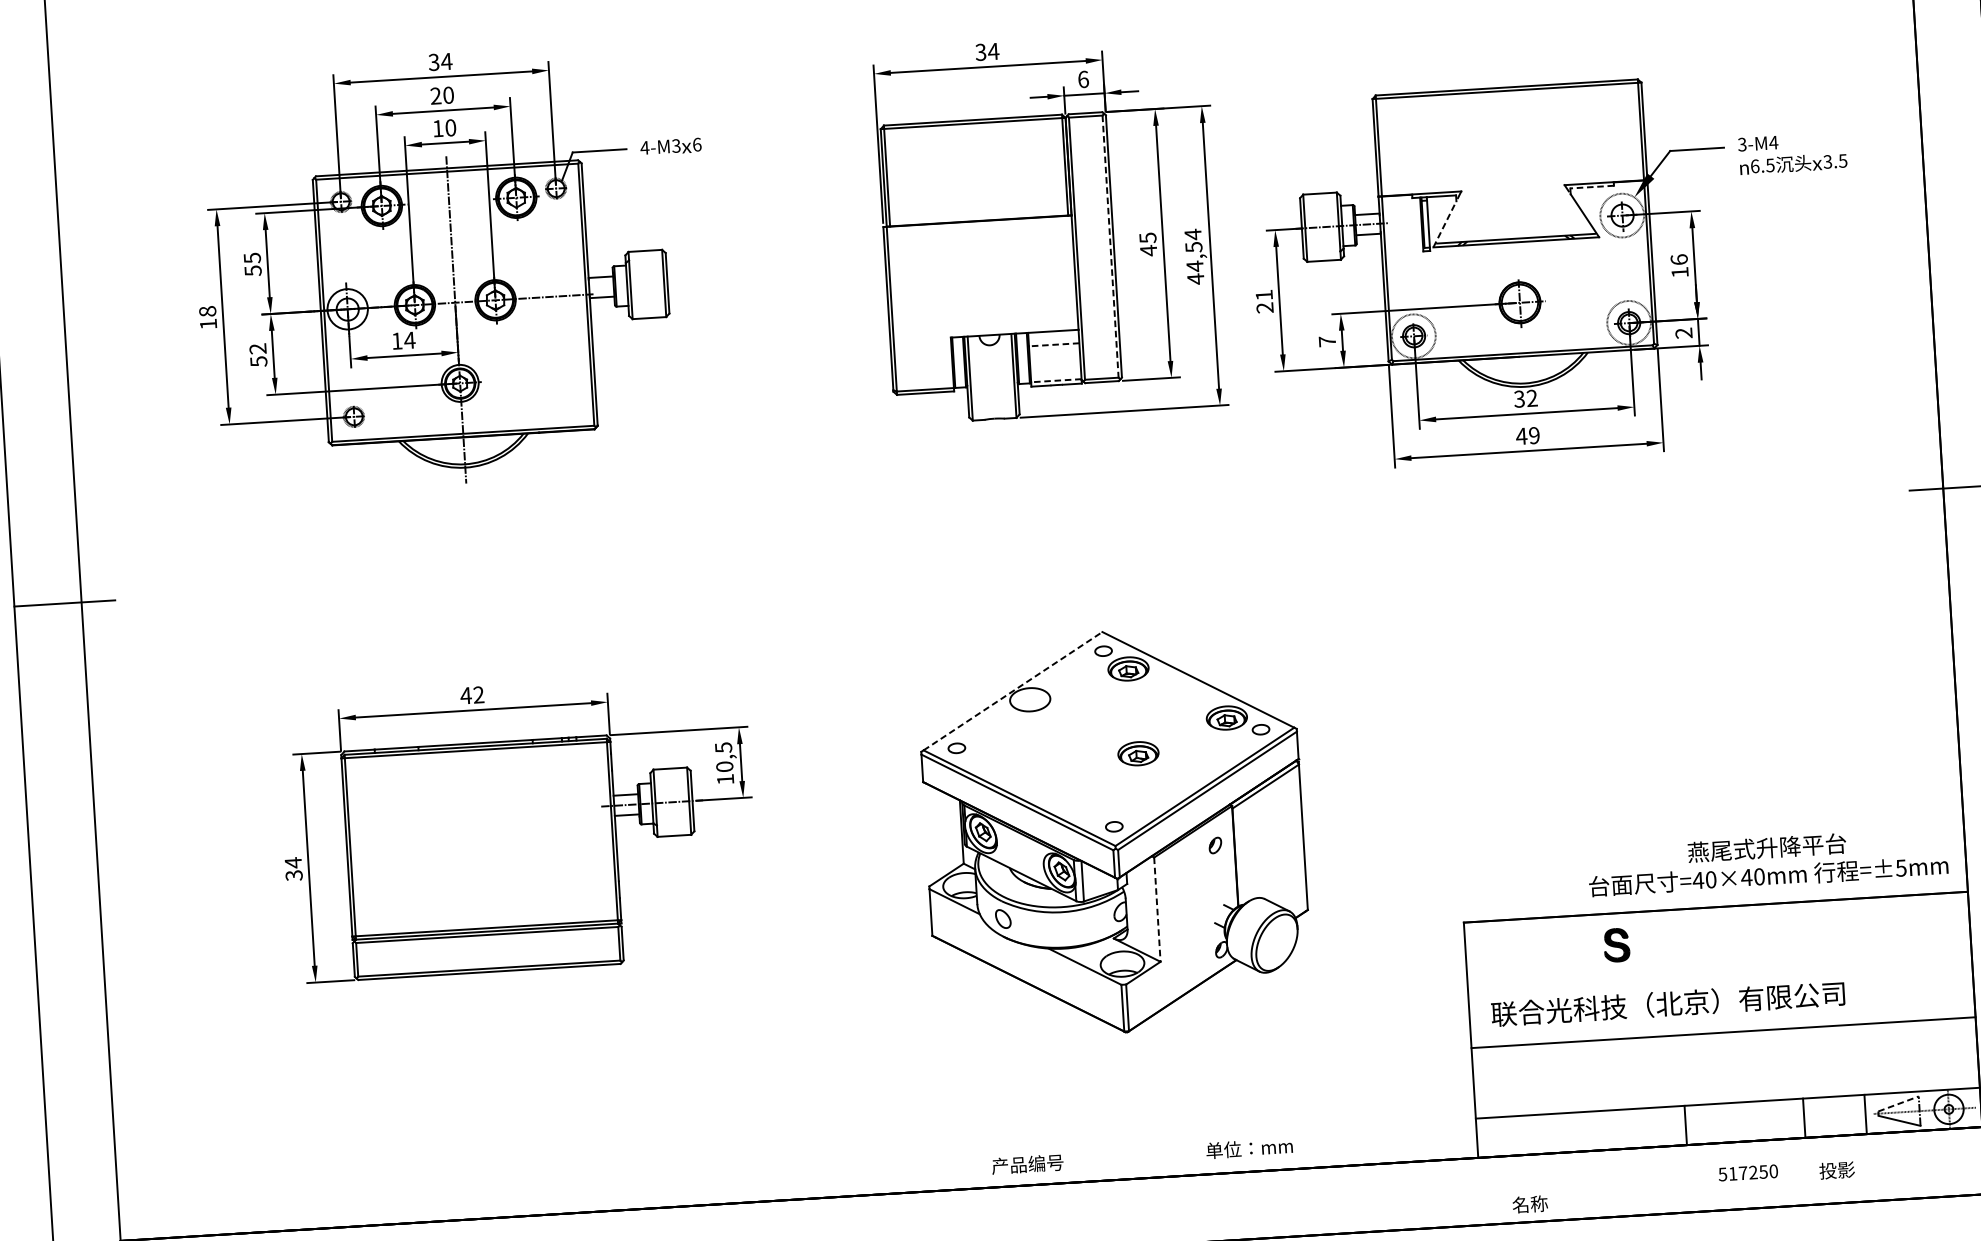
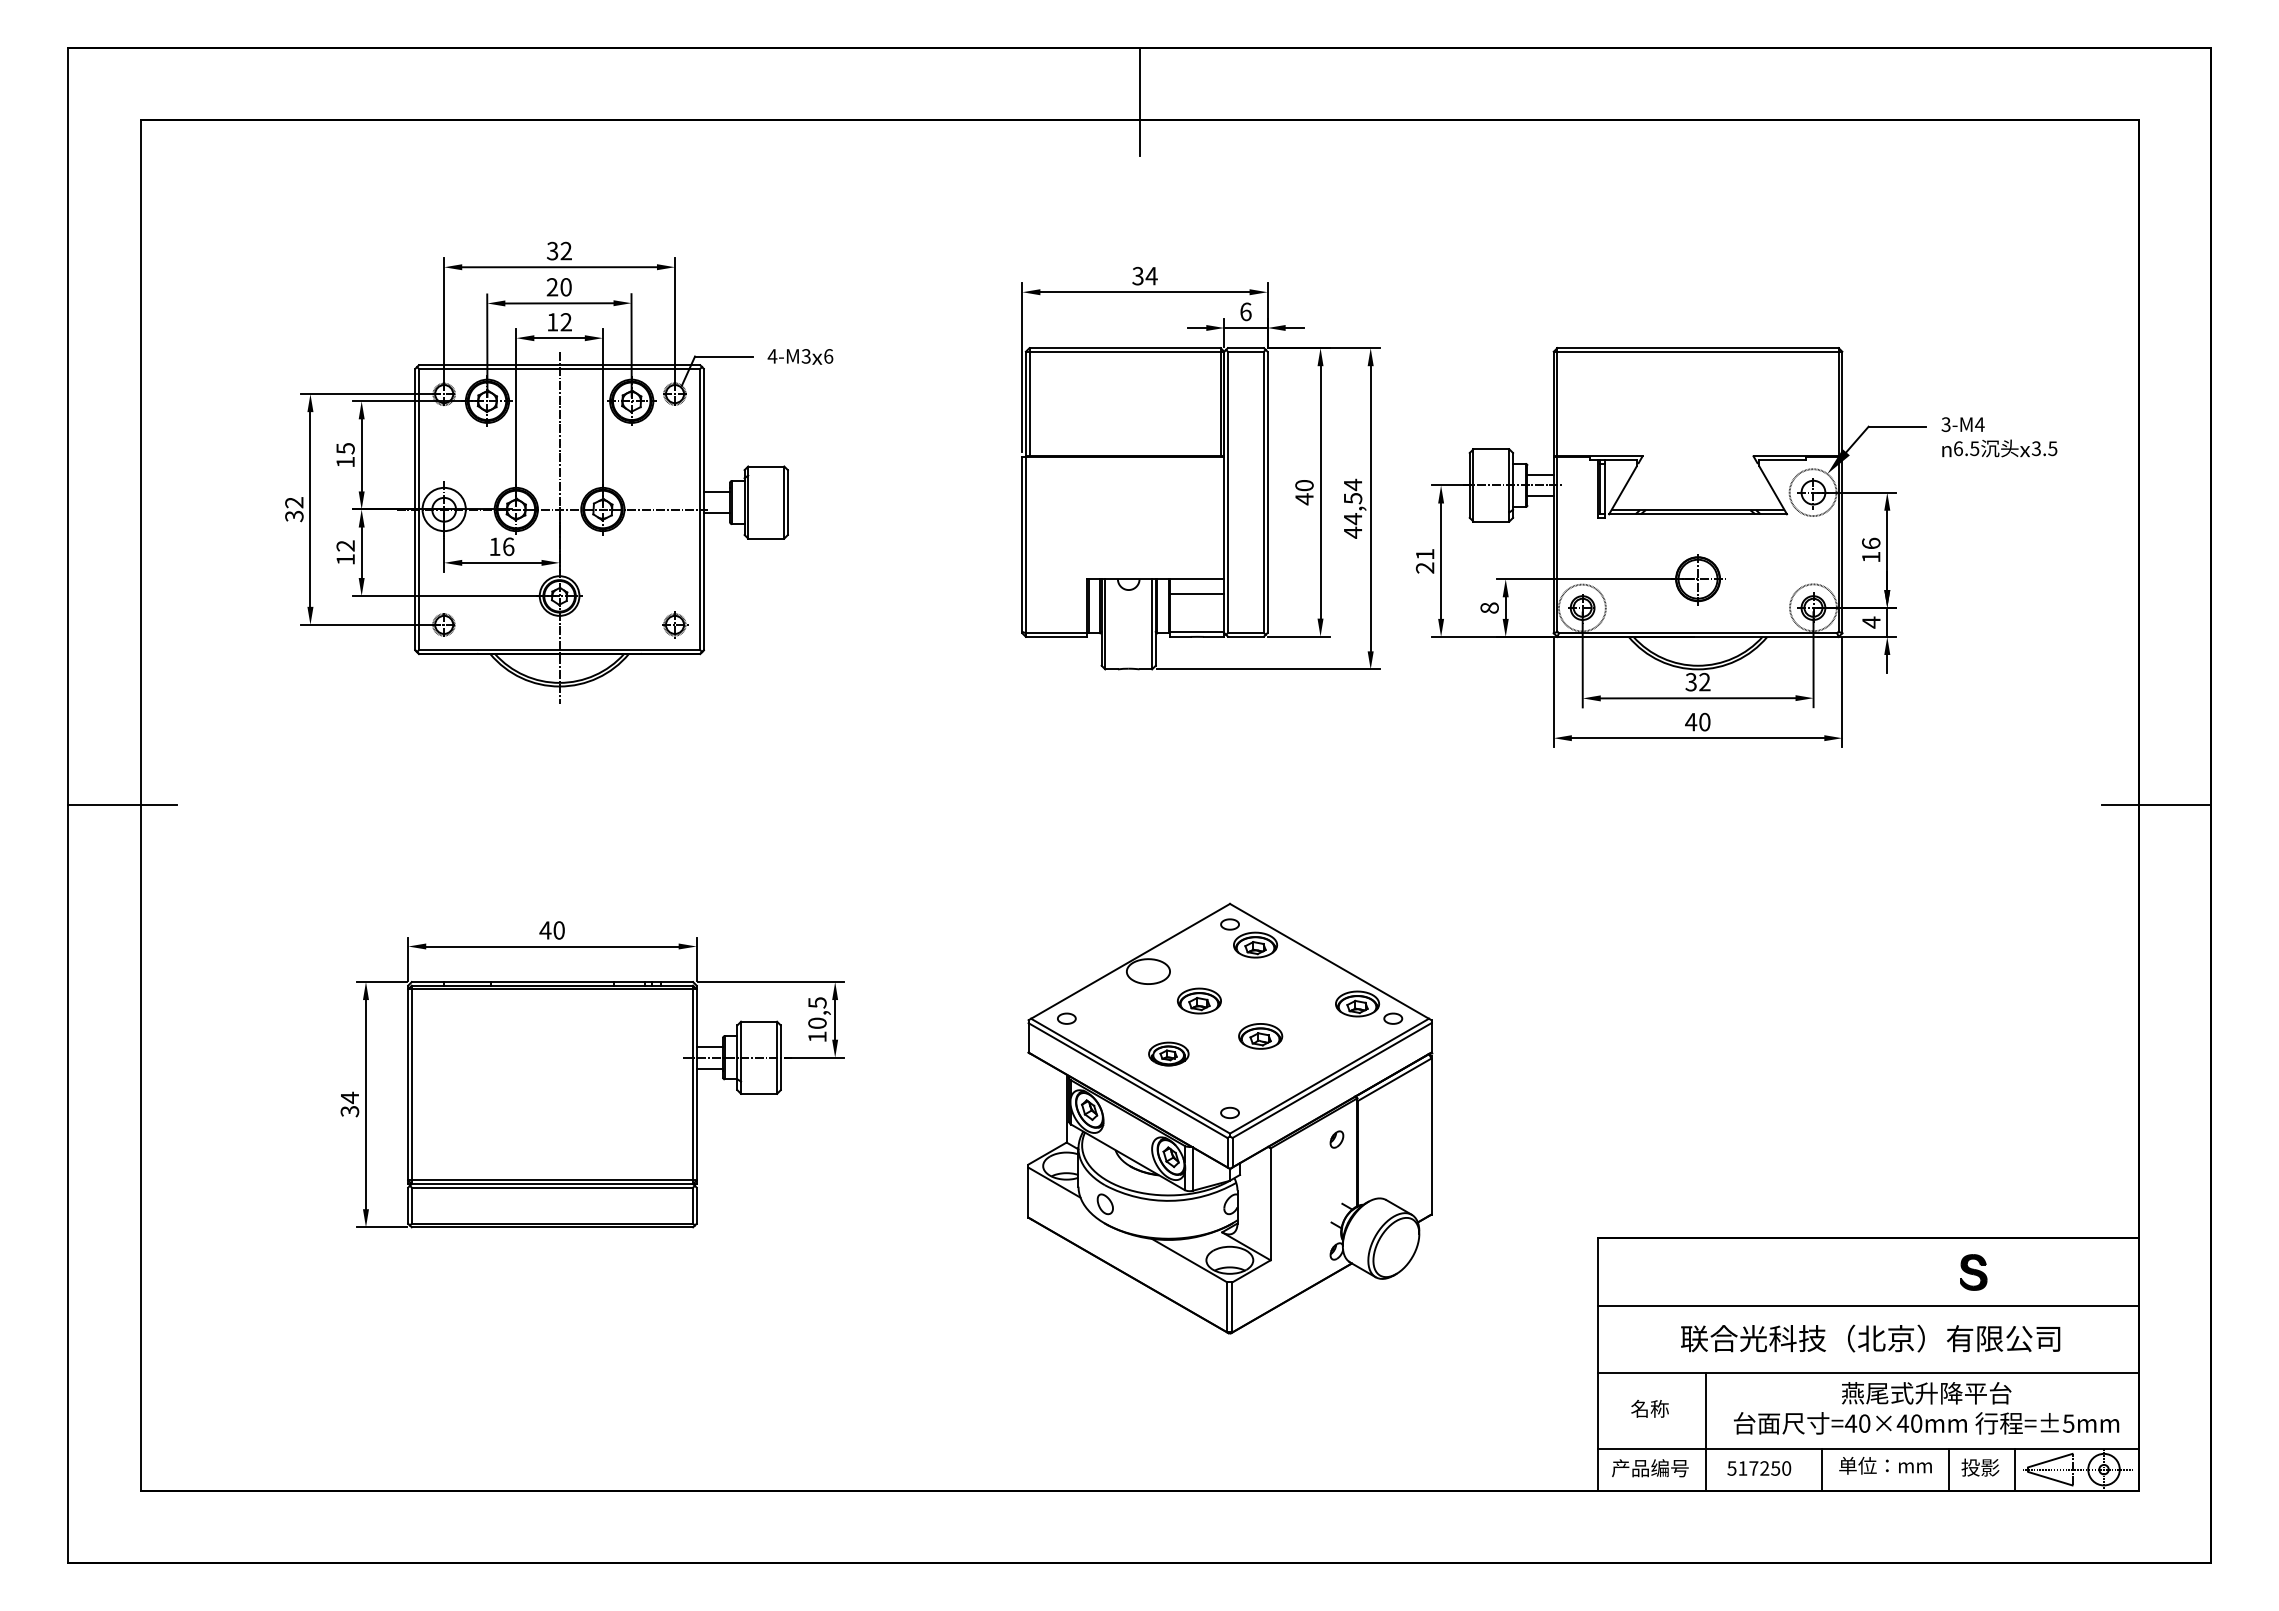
text: (446, 61) -> (566, 250), 34 -> 32
text: (450, 128) -> (565, 322), 10 -> 12
line: (1591, 187) -> (1782, 460), dashed -> solid
line: (1444, 224) -> (1622, 490), dashed -> solid
text: (1147, 237) -> (1304, 485), 45 -> 40
line: (1110, 246) -> (1263, 492), dashed -> solid
text: (253, 271) -> (345, 462), 55 -> 15
text: (208, 317) -> (294, 509), 18 -> 32
text: (1684, 333) -> (1871, 622), 2 -> 4
text: (409, 340) -> (508, 546), 14 -> 16
text: (1327, 341) -> (1489, 607), 7 -> 8
line: (1053, 344) -> (1196, 593), dashed -> solid
text: (258, 361) -> (345, 559), 52 -> 12
line: (1055, 381) -> (1196, 632), dashed -> solid
part: (569, 403) -> (675, 624), added
text: (1534, 435) -> (1704, 722), 49 -> 40
line: (1012, 691) -> (1130, 961), dashed -> solid
text: (478, 695) -> (558, 930), 42 -> 40
part: (1079, 723) -> (1199, 1000), added
part: (1053, 774) -> (1168, 1053), added
text: (1767, 862) -> (1926, 1408), moved
line: (1157, 909) -> (1270, 1204), dashed -> solid
part: (1616, 945) -> (1973, 1272), moved
line: (1719, 969) -> (1867, 1305), added
text: (1668, 1003) -> (1870, 1338), moved
line: (1576, 1096) -> (1706, 1431), added
line: (1898, 1103) -> (2050, 1460), dashed -> solid
text: (1249, 1148) -> (1885, 1465), moved
text: (1027, 1164) -> (1650, 1468), moved
text: (1837, 1170) -> (1980, 1467), moved
text: (1748, 1172) -> (1759, 1468), moved
text: (1529, 1204) -> (1649, 1408), moved

